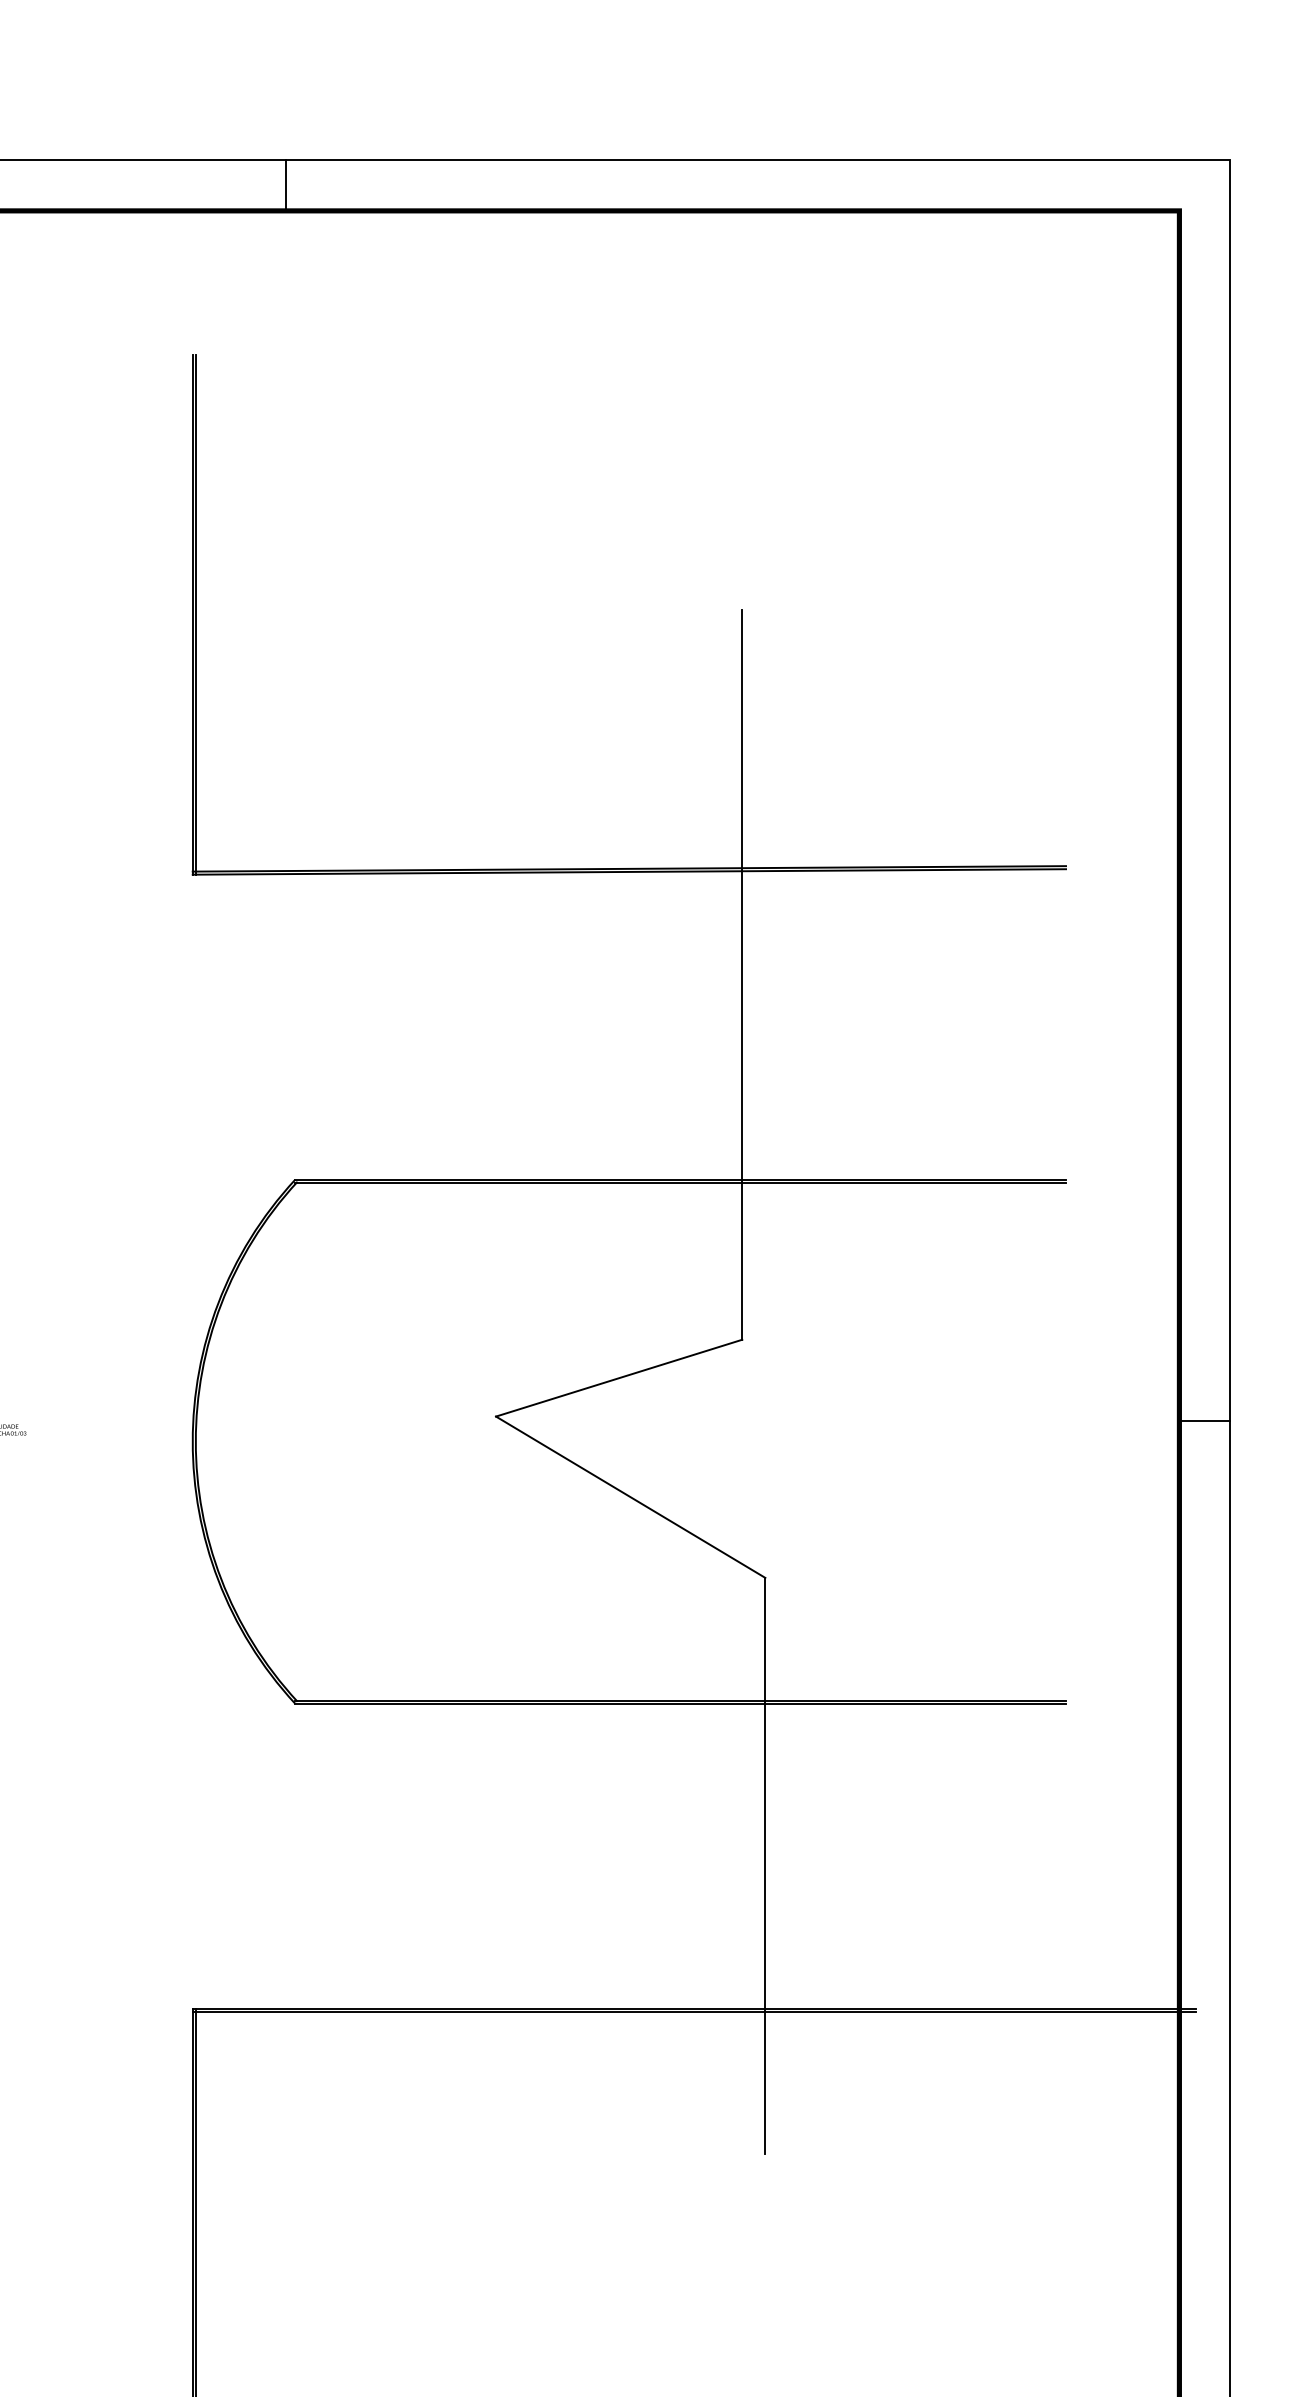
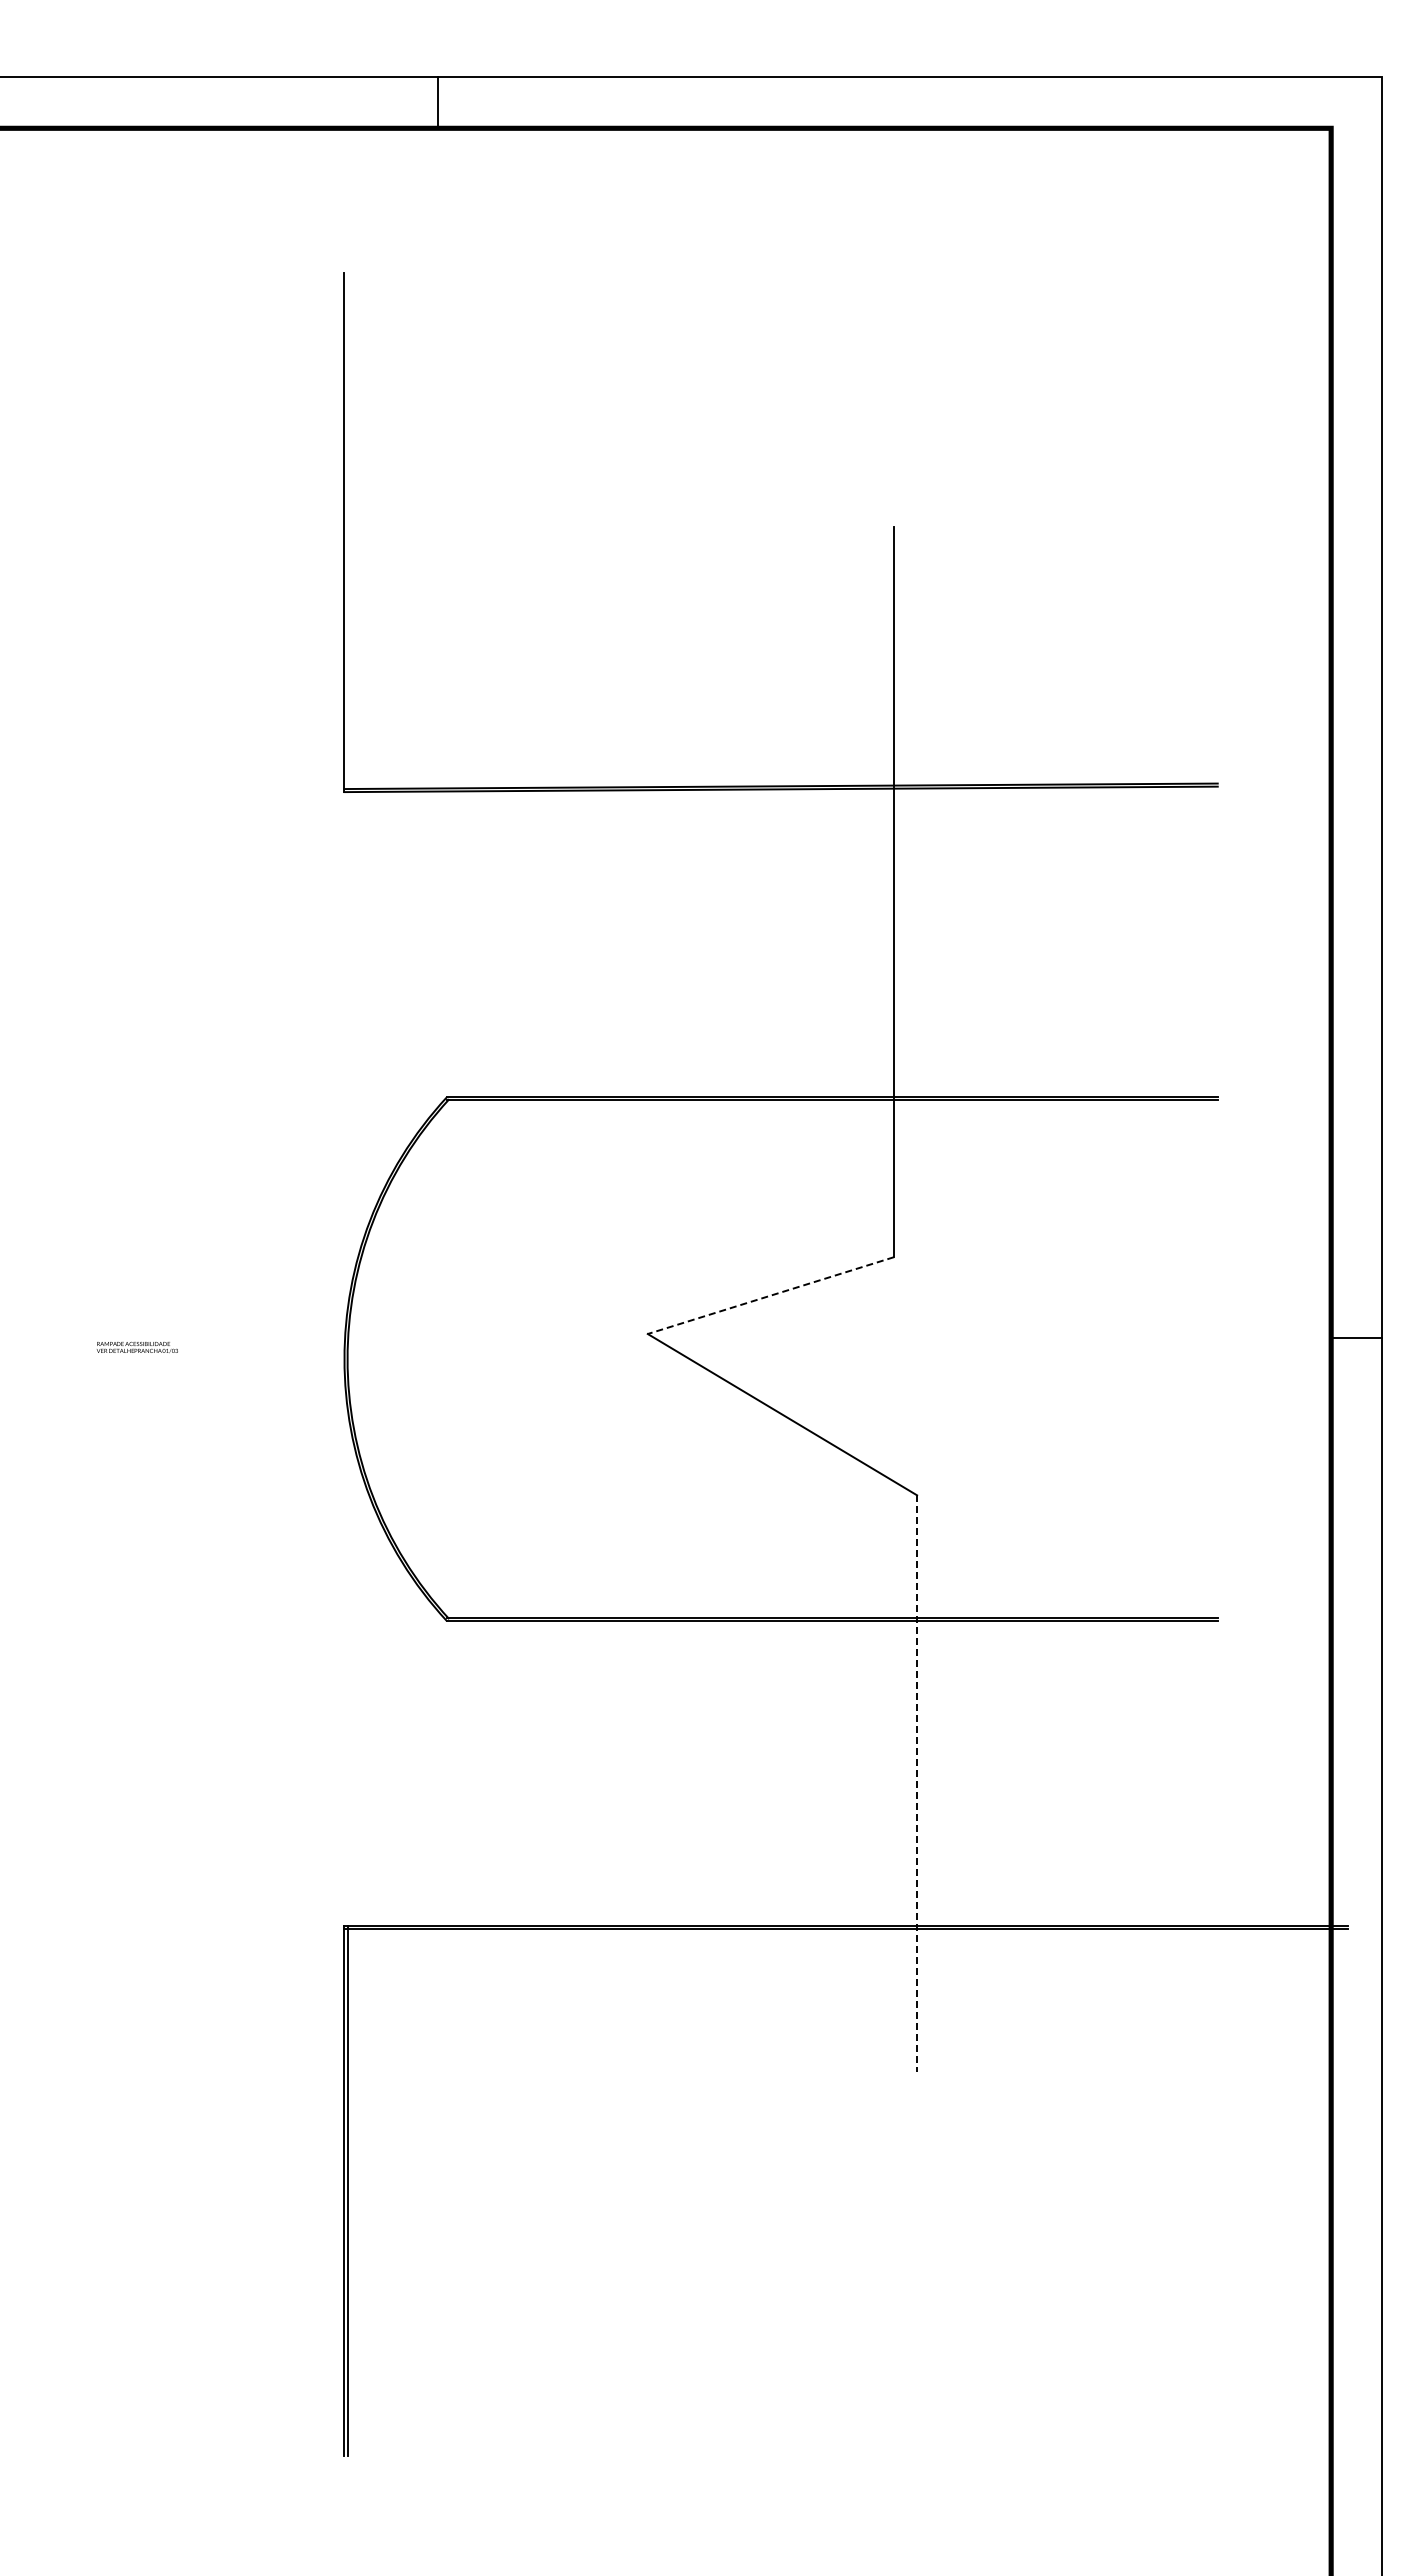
line: (195, 615) -> (347, 532), removed
line: (618, 1378) -> (770, 1295), solid -> dashed
line: (765, 1866) -> (917, 1783), solid -> dashed

